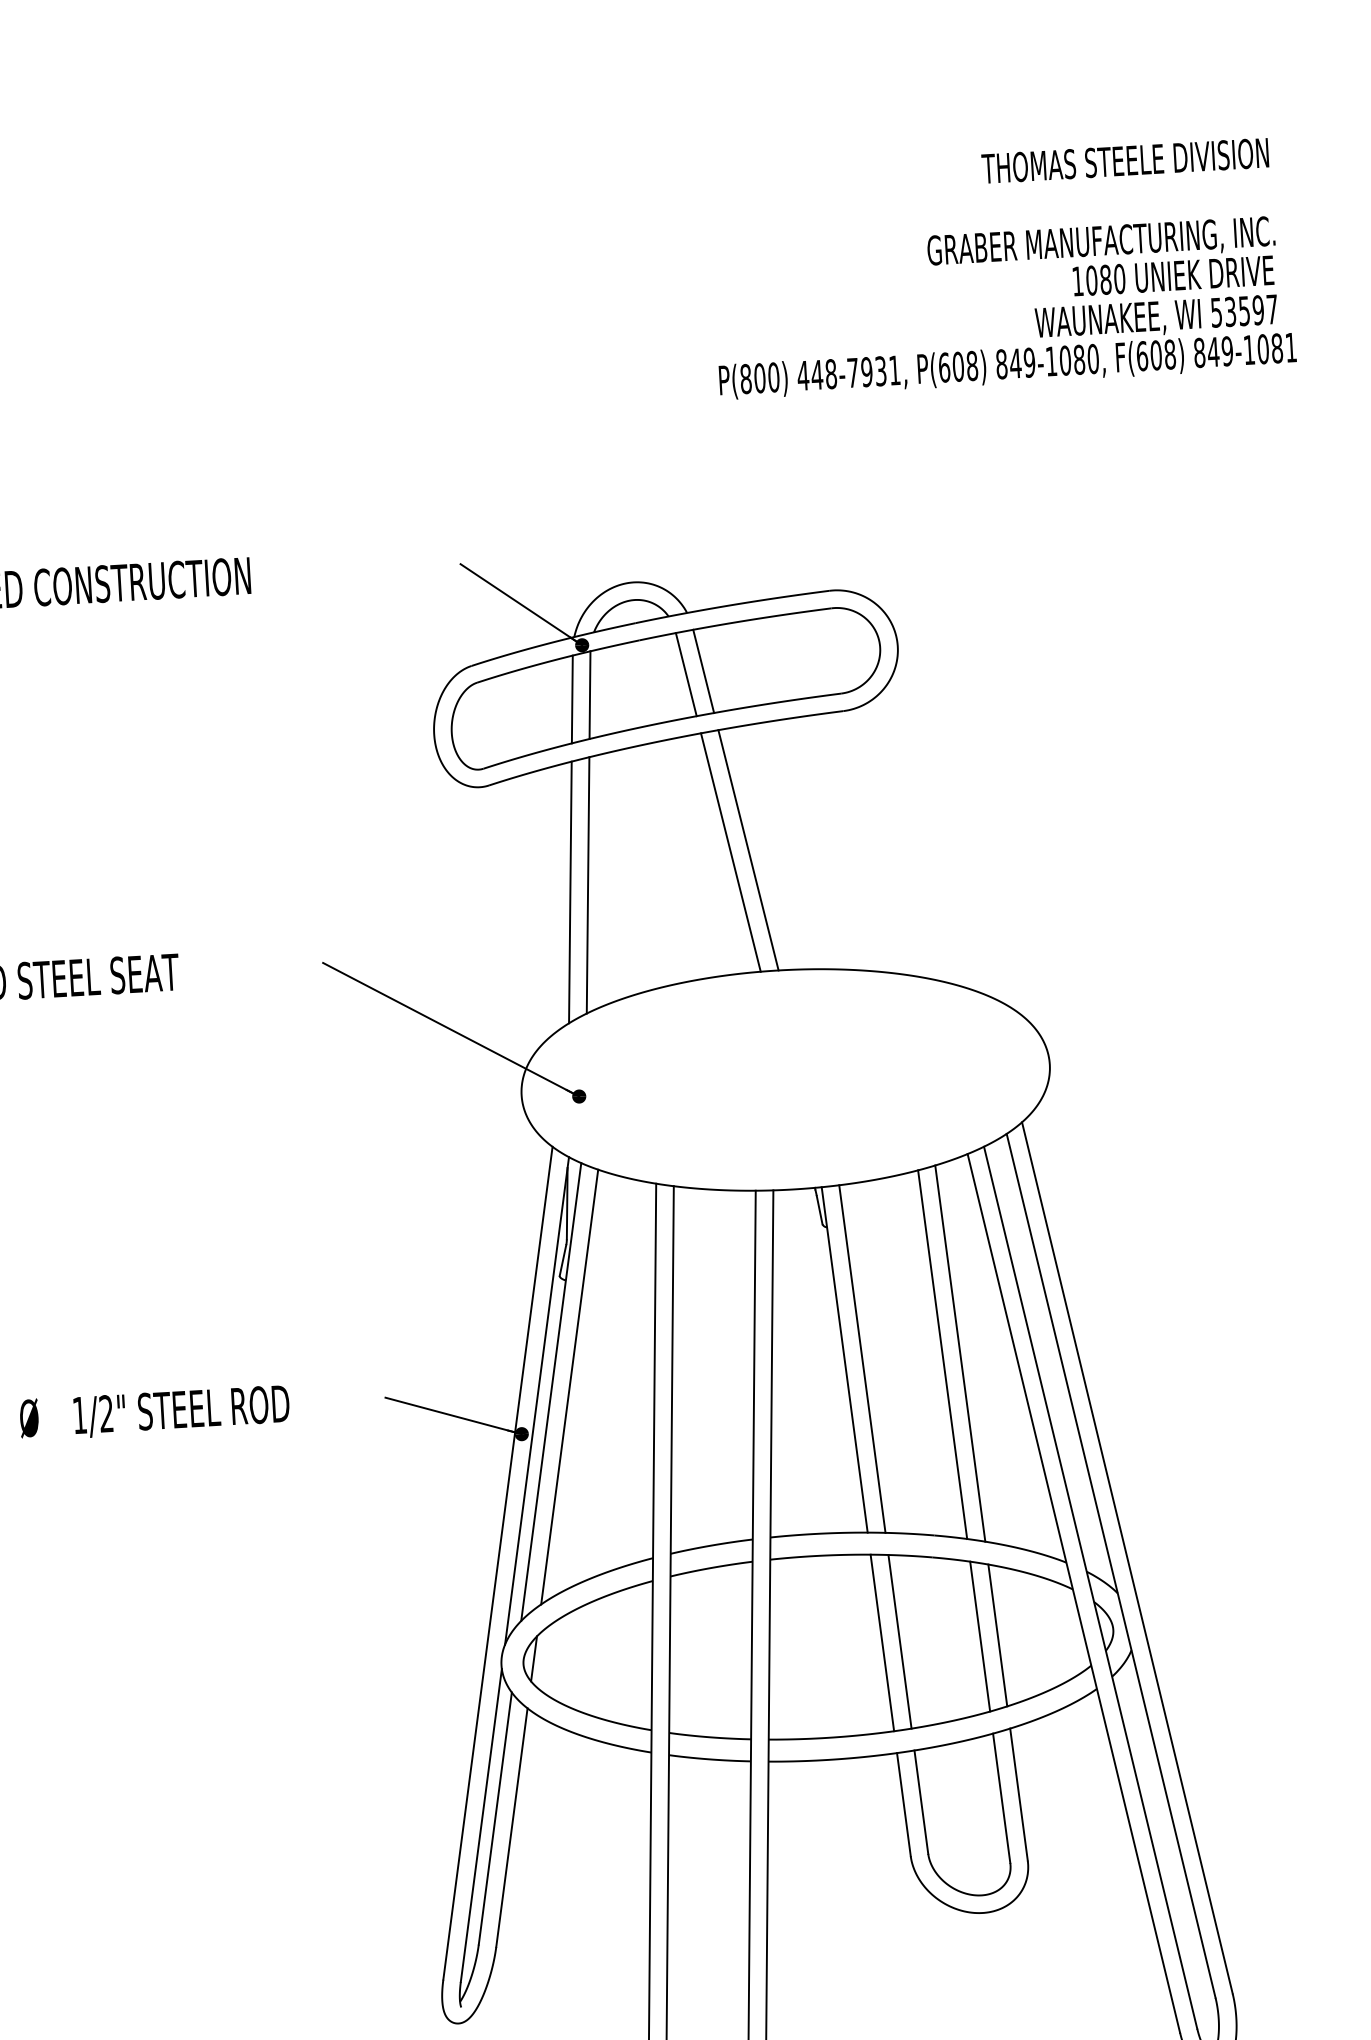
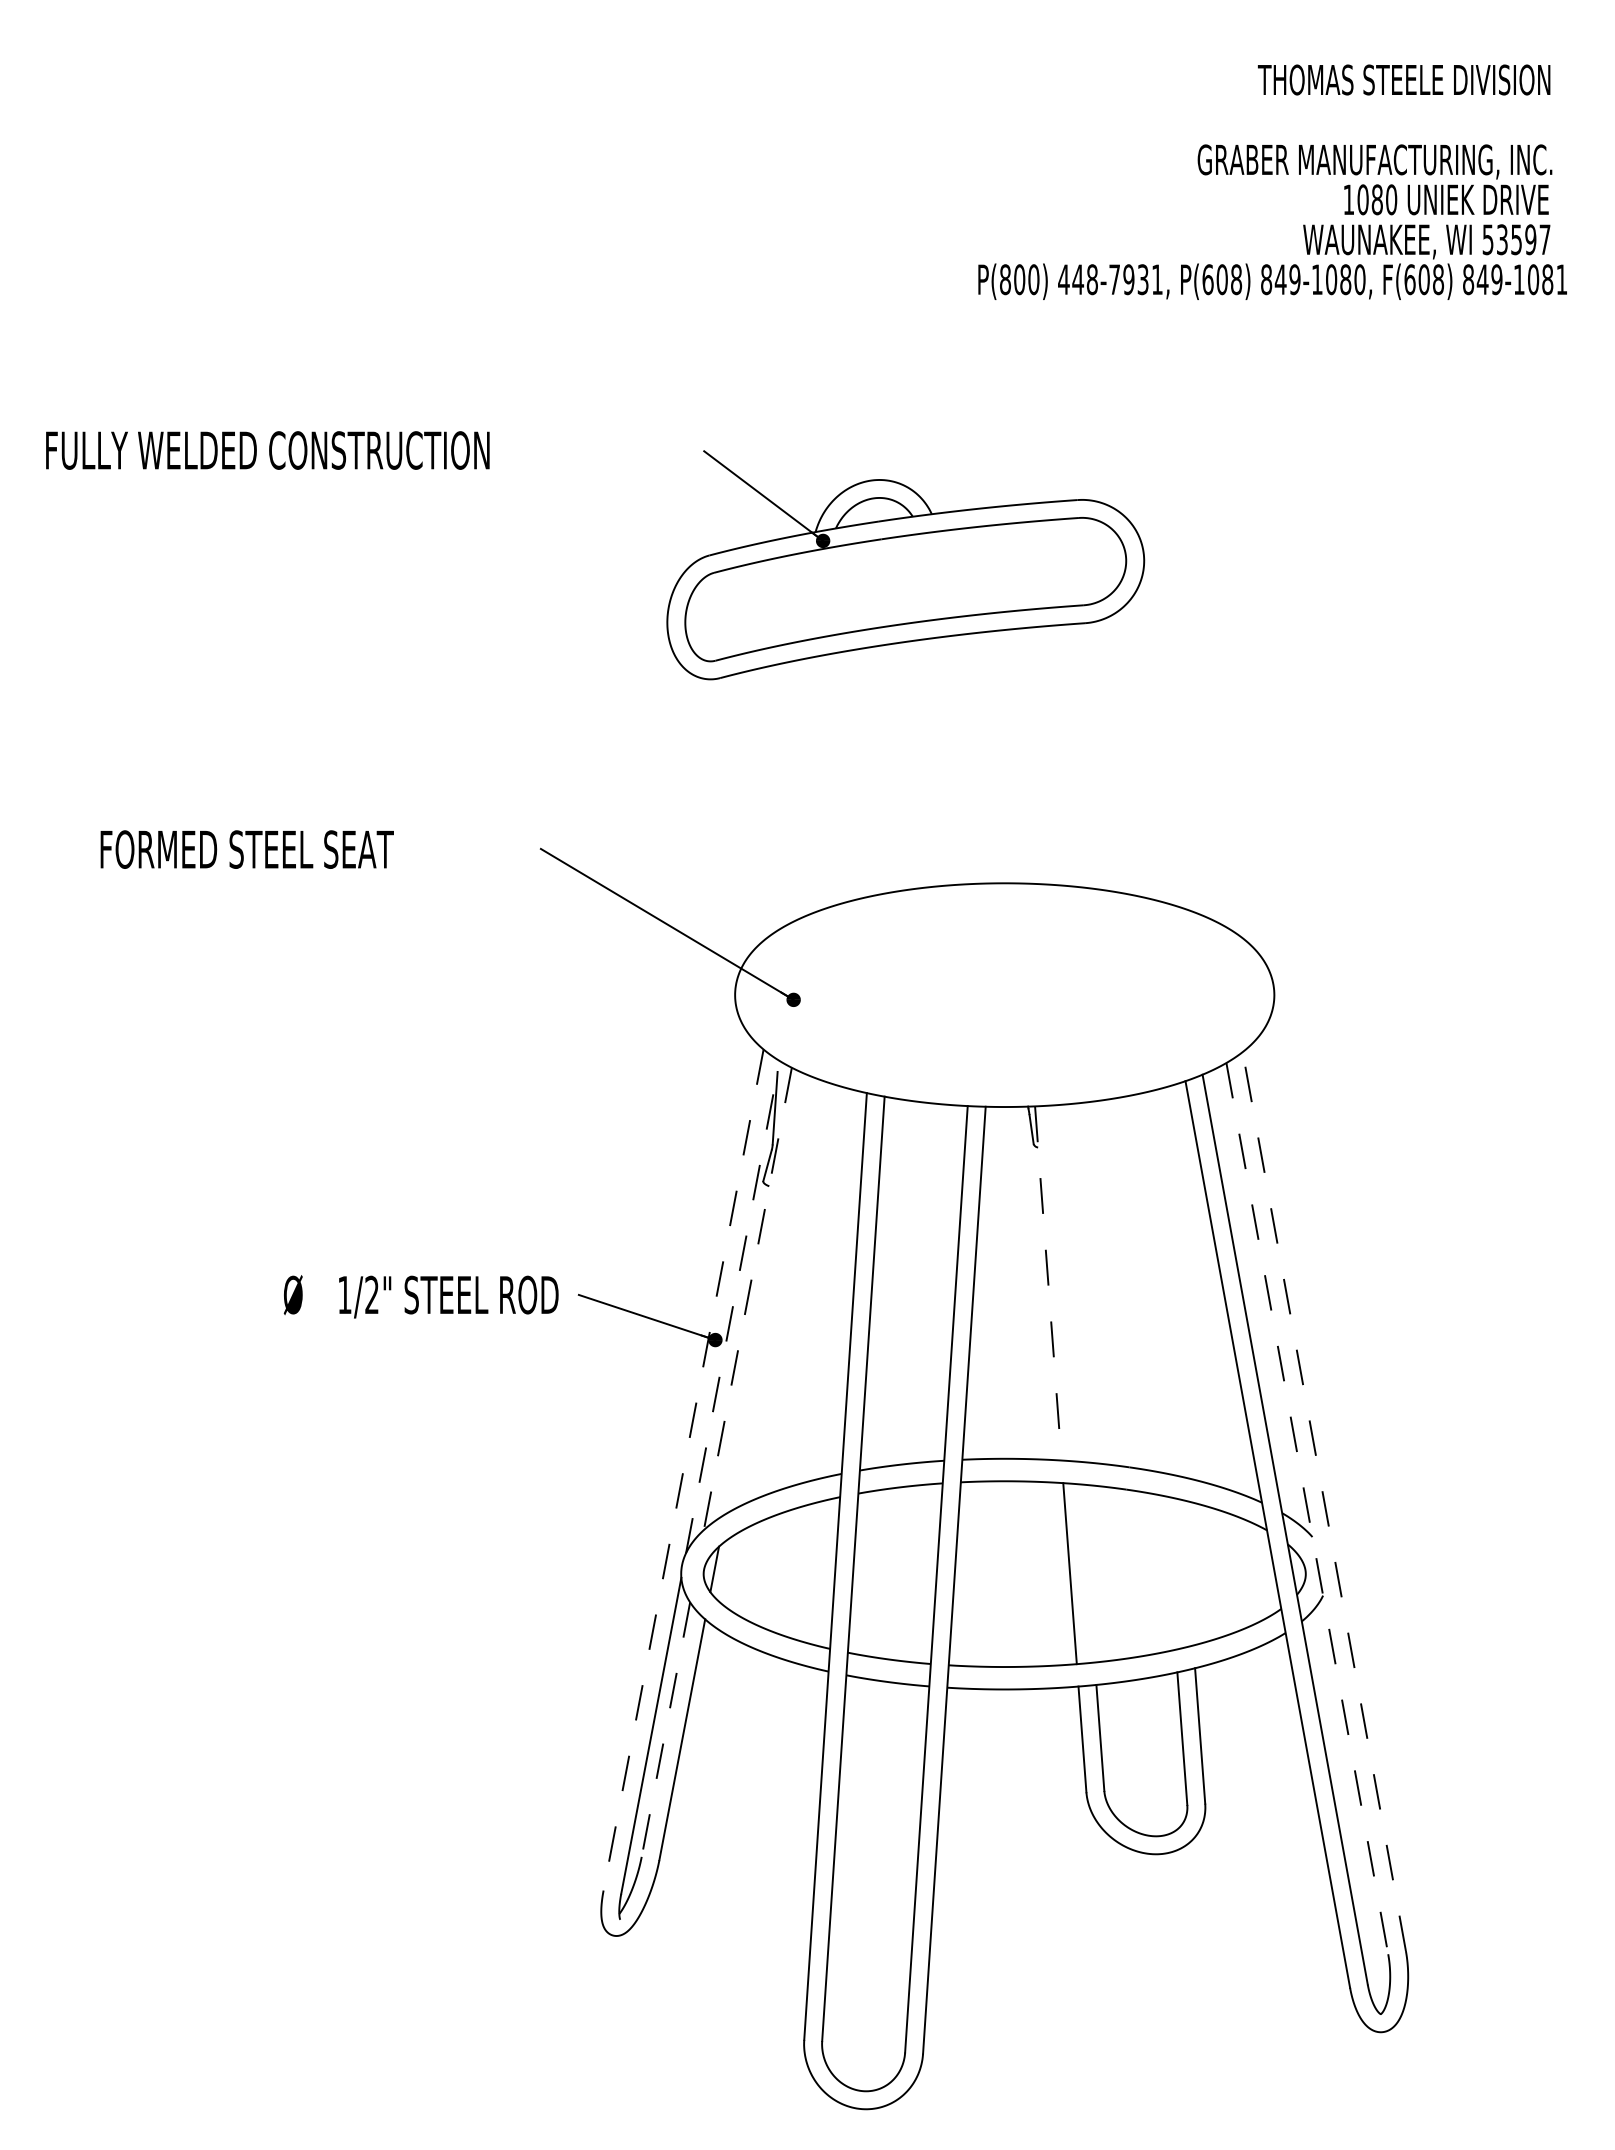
line: (703, 671) -> (945, 574), removed
line: (686, 674) -> (927, 576), removed
line: (590, 694) -> (828, 591), removed
line: (571, 699) -> (809, 595), removed
line: (747, 850) -> (979, 759), removed
line: (730, 852) -> (961, 760), removed
line: (587, 885) -> (814, 785), removed
line: (570, 892) -> (796, 791), removed
line: (959, 1353) -> (1165, 1283), removed
line: (942, 1354) -> (1148, 1283), removed
line: (862, 1358) -> (1066, 1283), removed
line: (844, 1359) -> (1048, 1283), solid -> dashed
line: (569, 1386) -> (766, 1294), removed
line: (550, 1392) -> (747, 1299), solid -> dashed
line: (536, 1401) -> (732, 1307), solid -> dashed
text: (154, 1412) -> (420, 1296), moved
line: (1127, 1557) -> (1324, 1501), solid -> dashed
line: (497, 1563) -> (683, 1470), solid -> dashed
line: (1111, 1565) -> (1307, 1508), solid -> dashed
line: (997, 1635) -> (1187, 1572), removed
line: (979, 1636) -> (1169, 1572), removed
line: (899, 1641) -> (1087, 1573), removed
line: (494, 1818) -> (665, 1729), solid -> dashed

